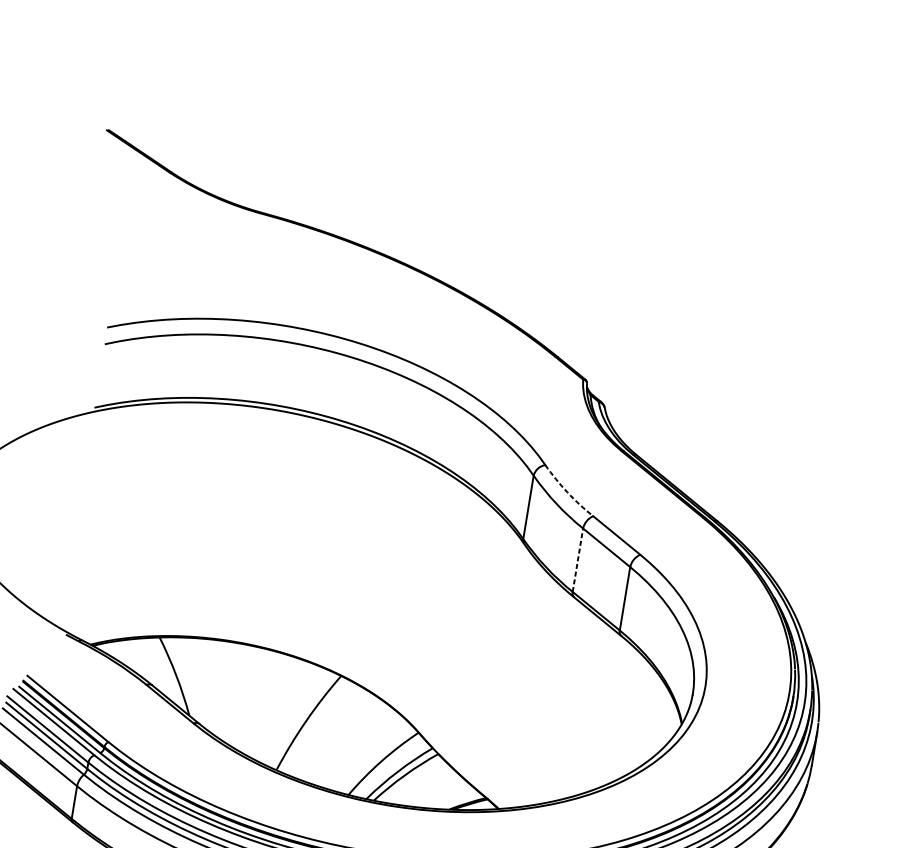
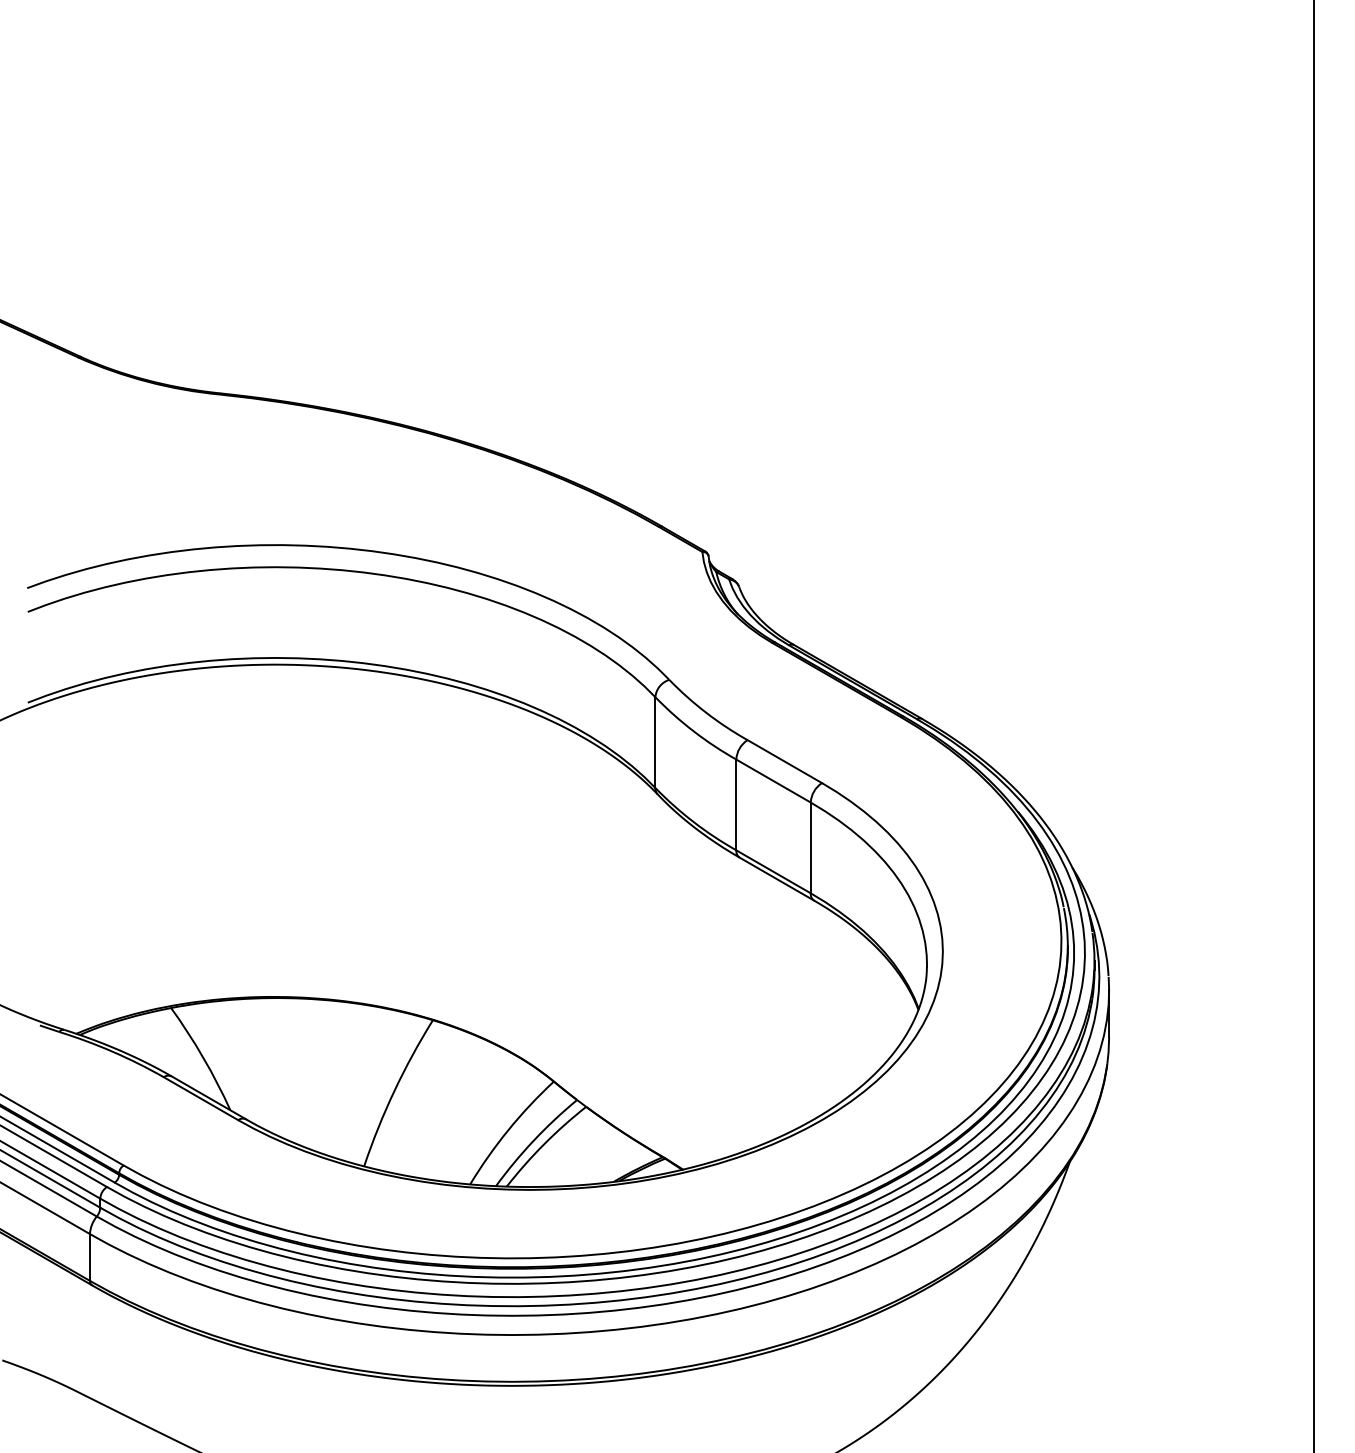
arc: (567, 492) -> (706, 712), dashed -> solid
line: (578, 559) -> (736, 804), dashed -> solid

